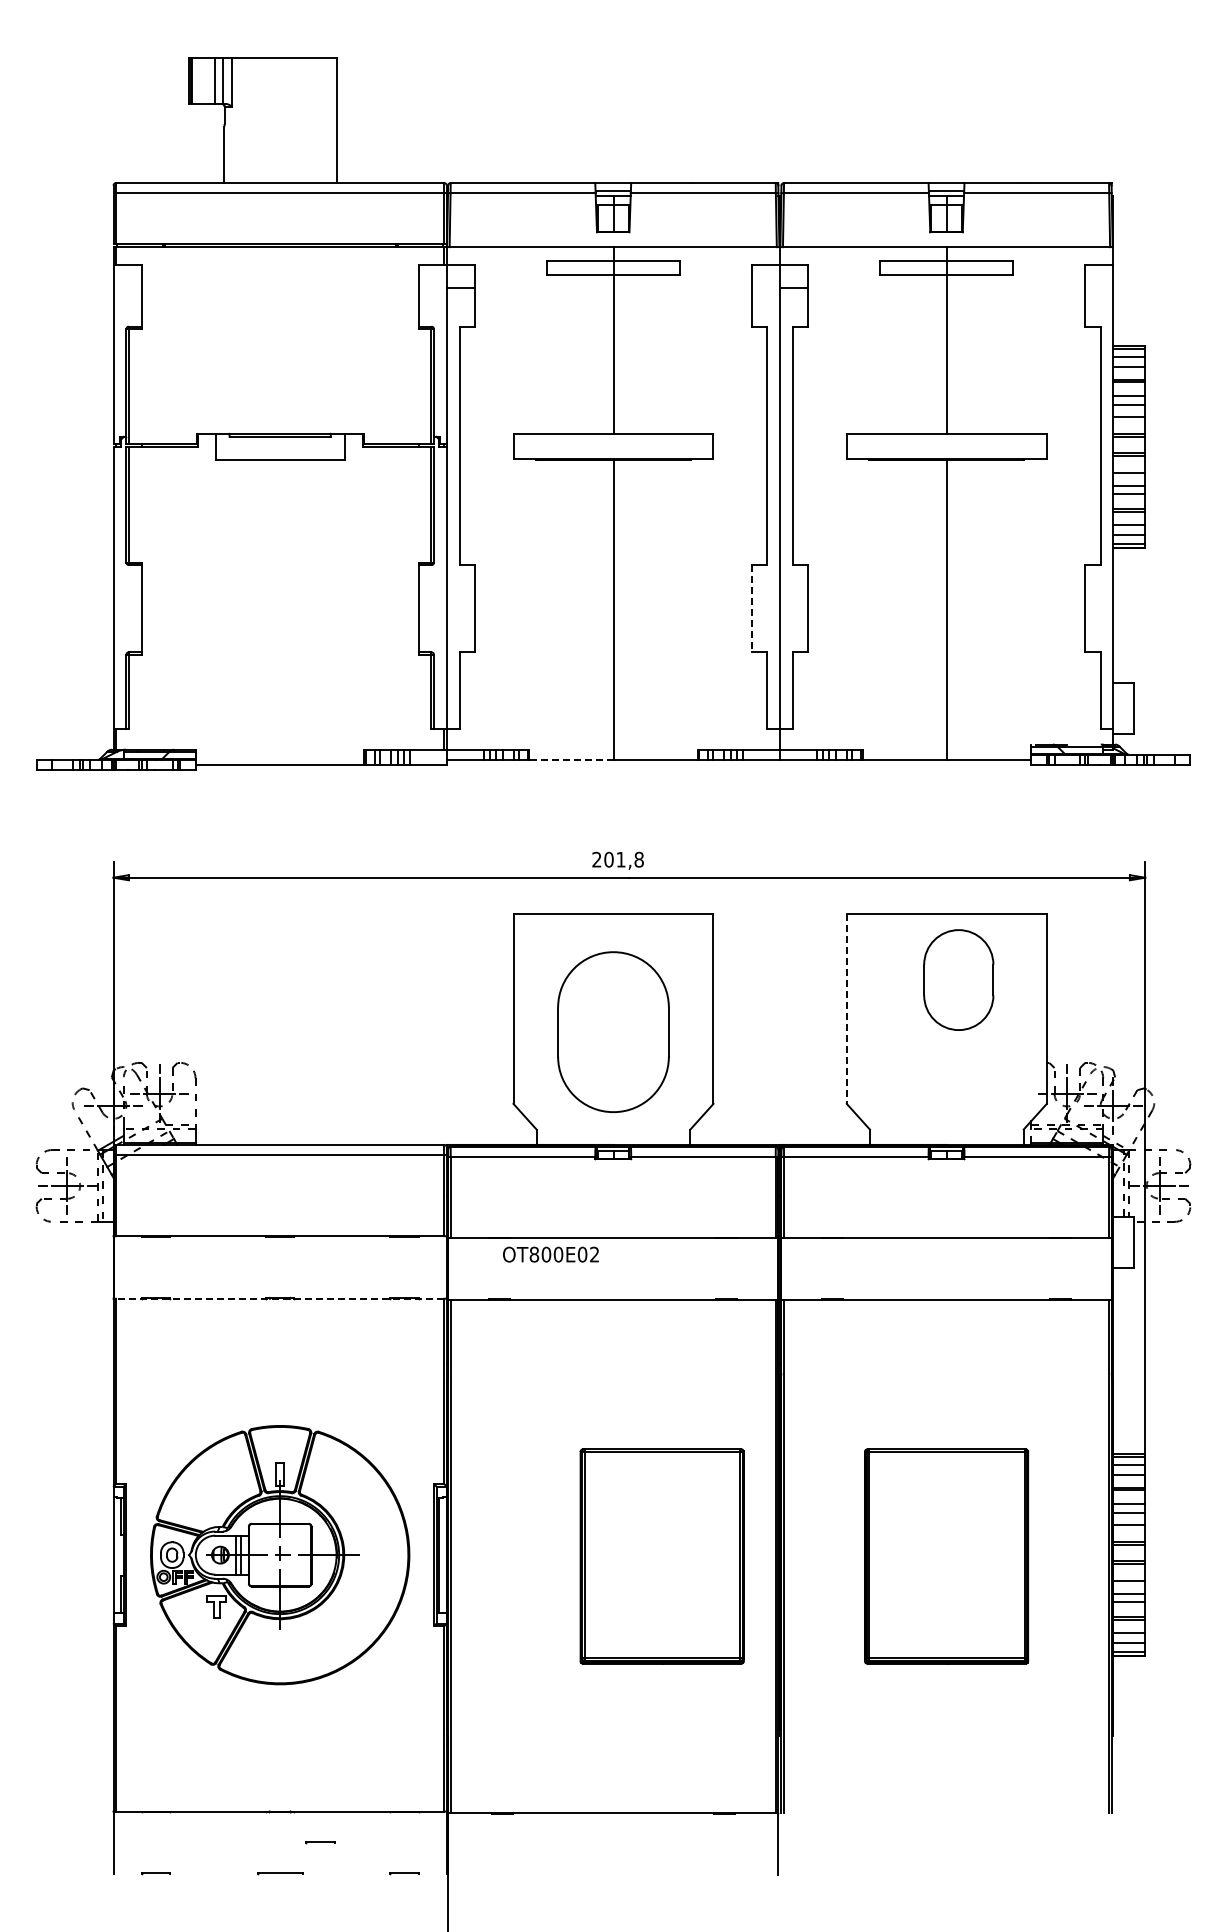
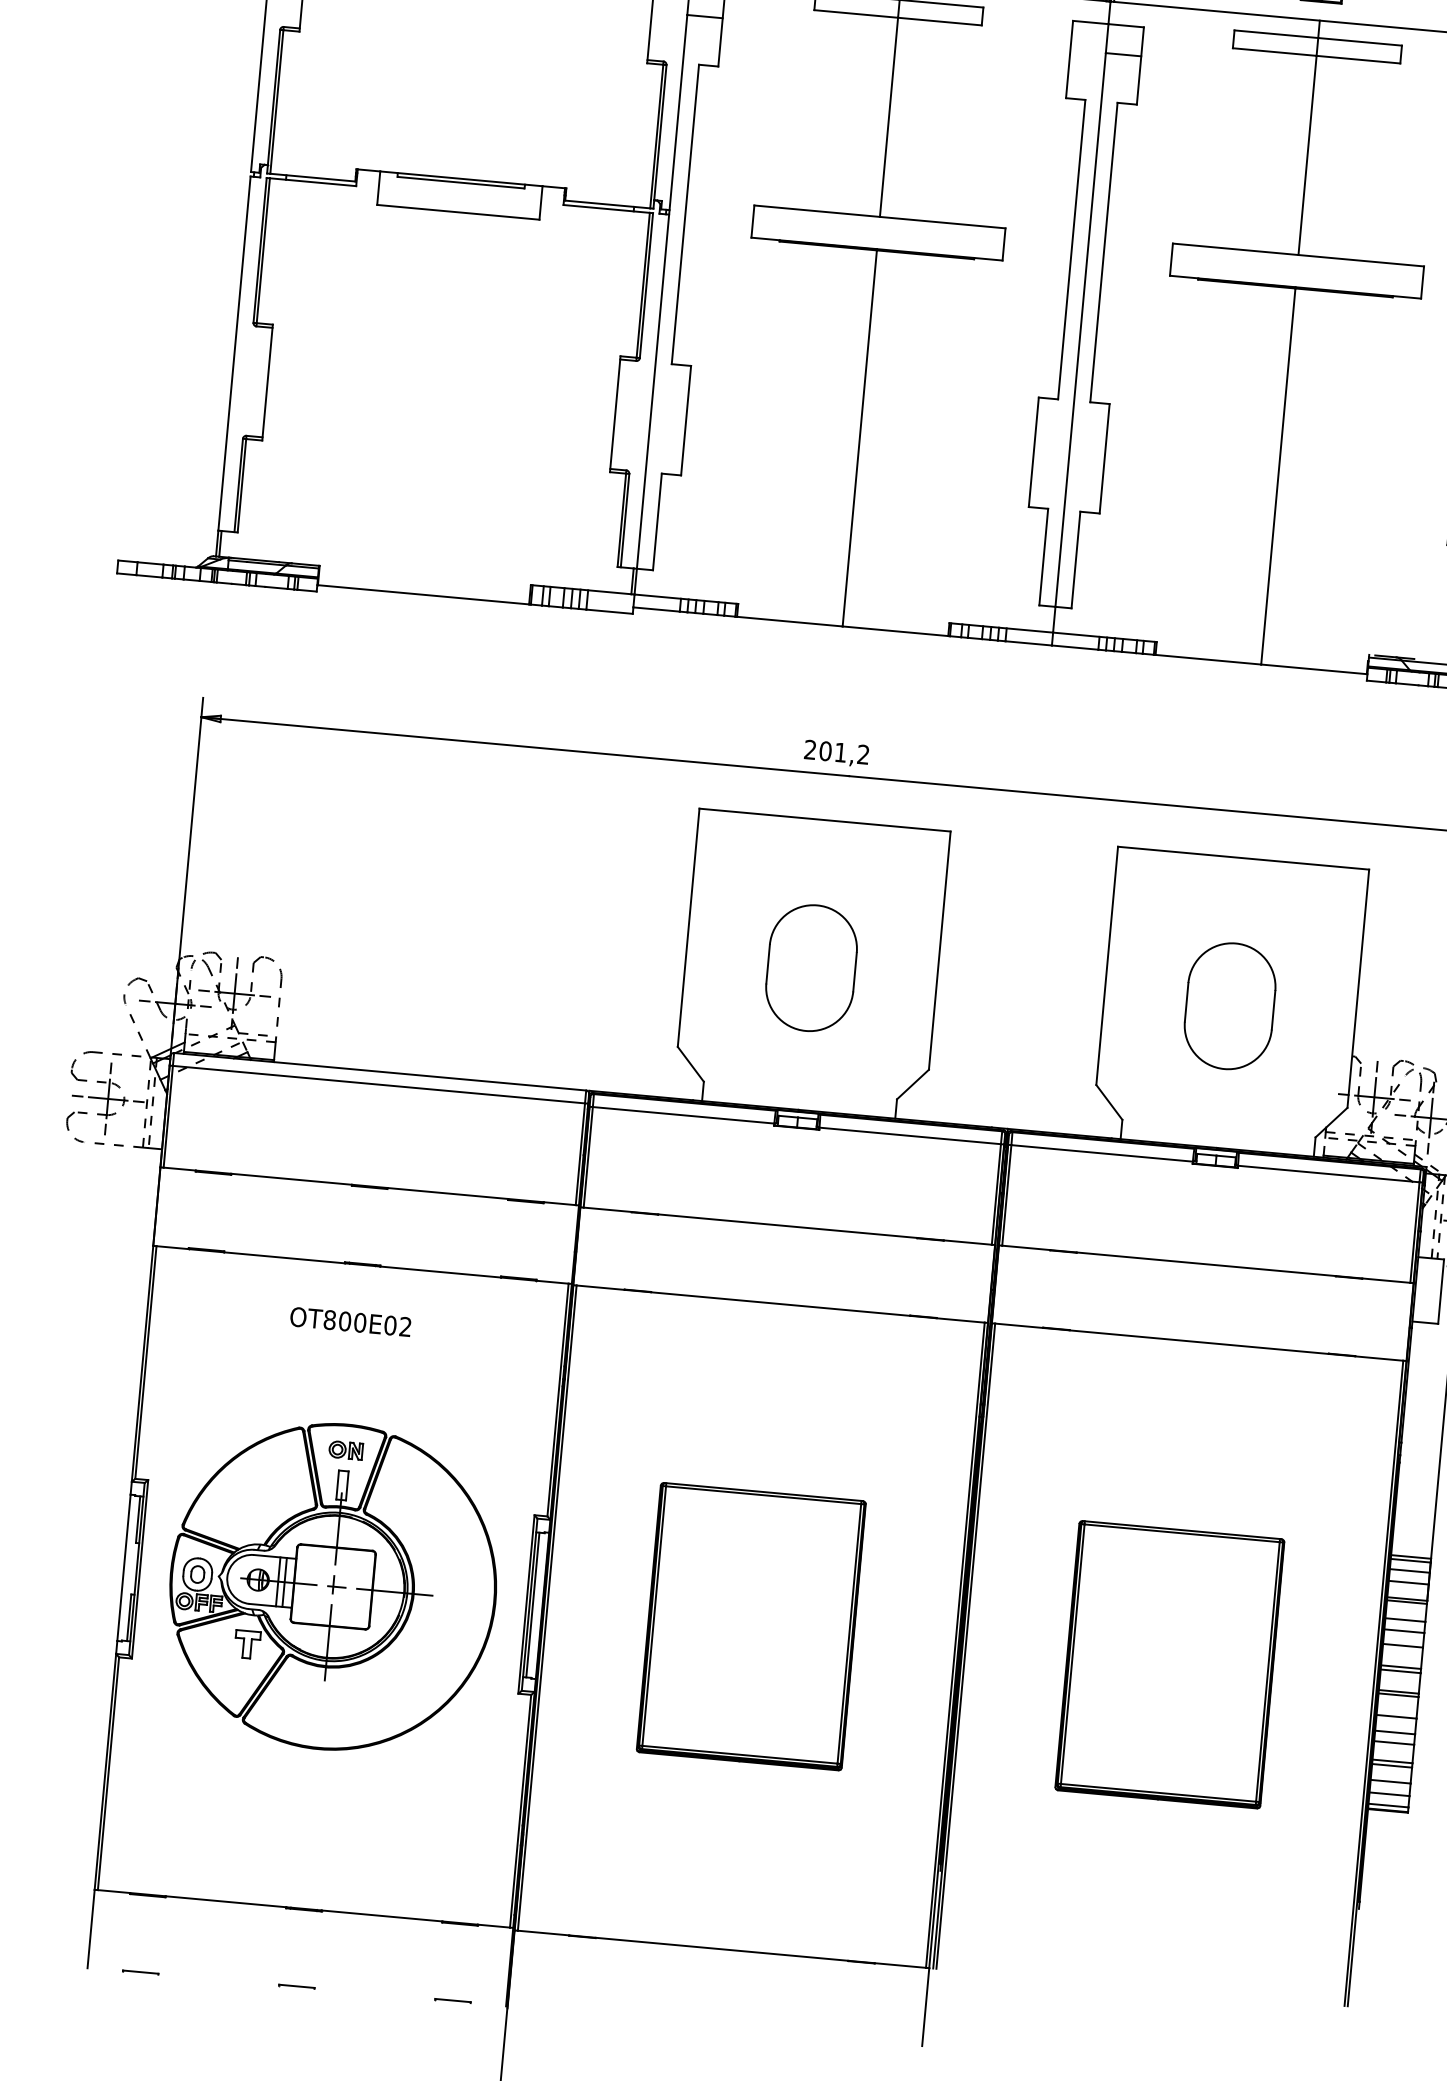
line: (751, 608) -> (1033, 452), dashed -> solid
line: (570, 759) -> (788, 620), dashed -> solid
text: (638, 859) -> (862, 754), 201,8 -> 201,2
part: (958, 979) -> (1229, 1005), moved
line: (846, 1009) -> (1106, 966), dashed -> solid
part: (613, 1031) -> (811, 967), size x0.62
text: (550, 1254) -> (350, 1321), moved
line: (279, 1298) -> (361, 1264), dashed -> solid
part: (280, 1446) -> (346, 1450), added
part: (661, 1556) -> (750, 1626), moved
part: (320, 1842) -> (351, 1952), removed
part: (279, 1873) -> (296, 1986), size x0.62

